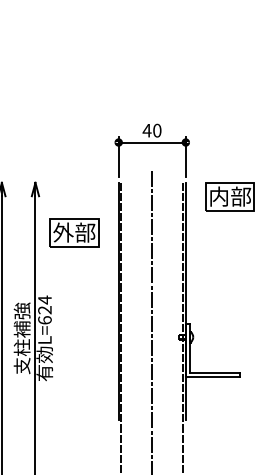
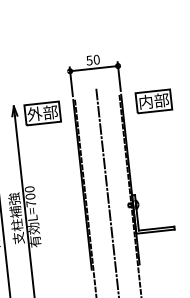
text: (146, 130) -> (89, 60), 40 -> 50
part: (74, 232) -> (42, 113), moved
text: (44, 309) -> (30, 196), L=624 -> L=700

